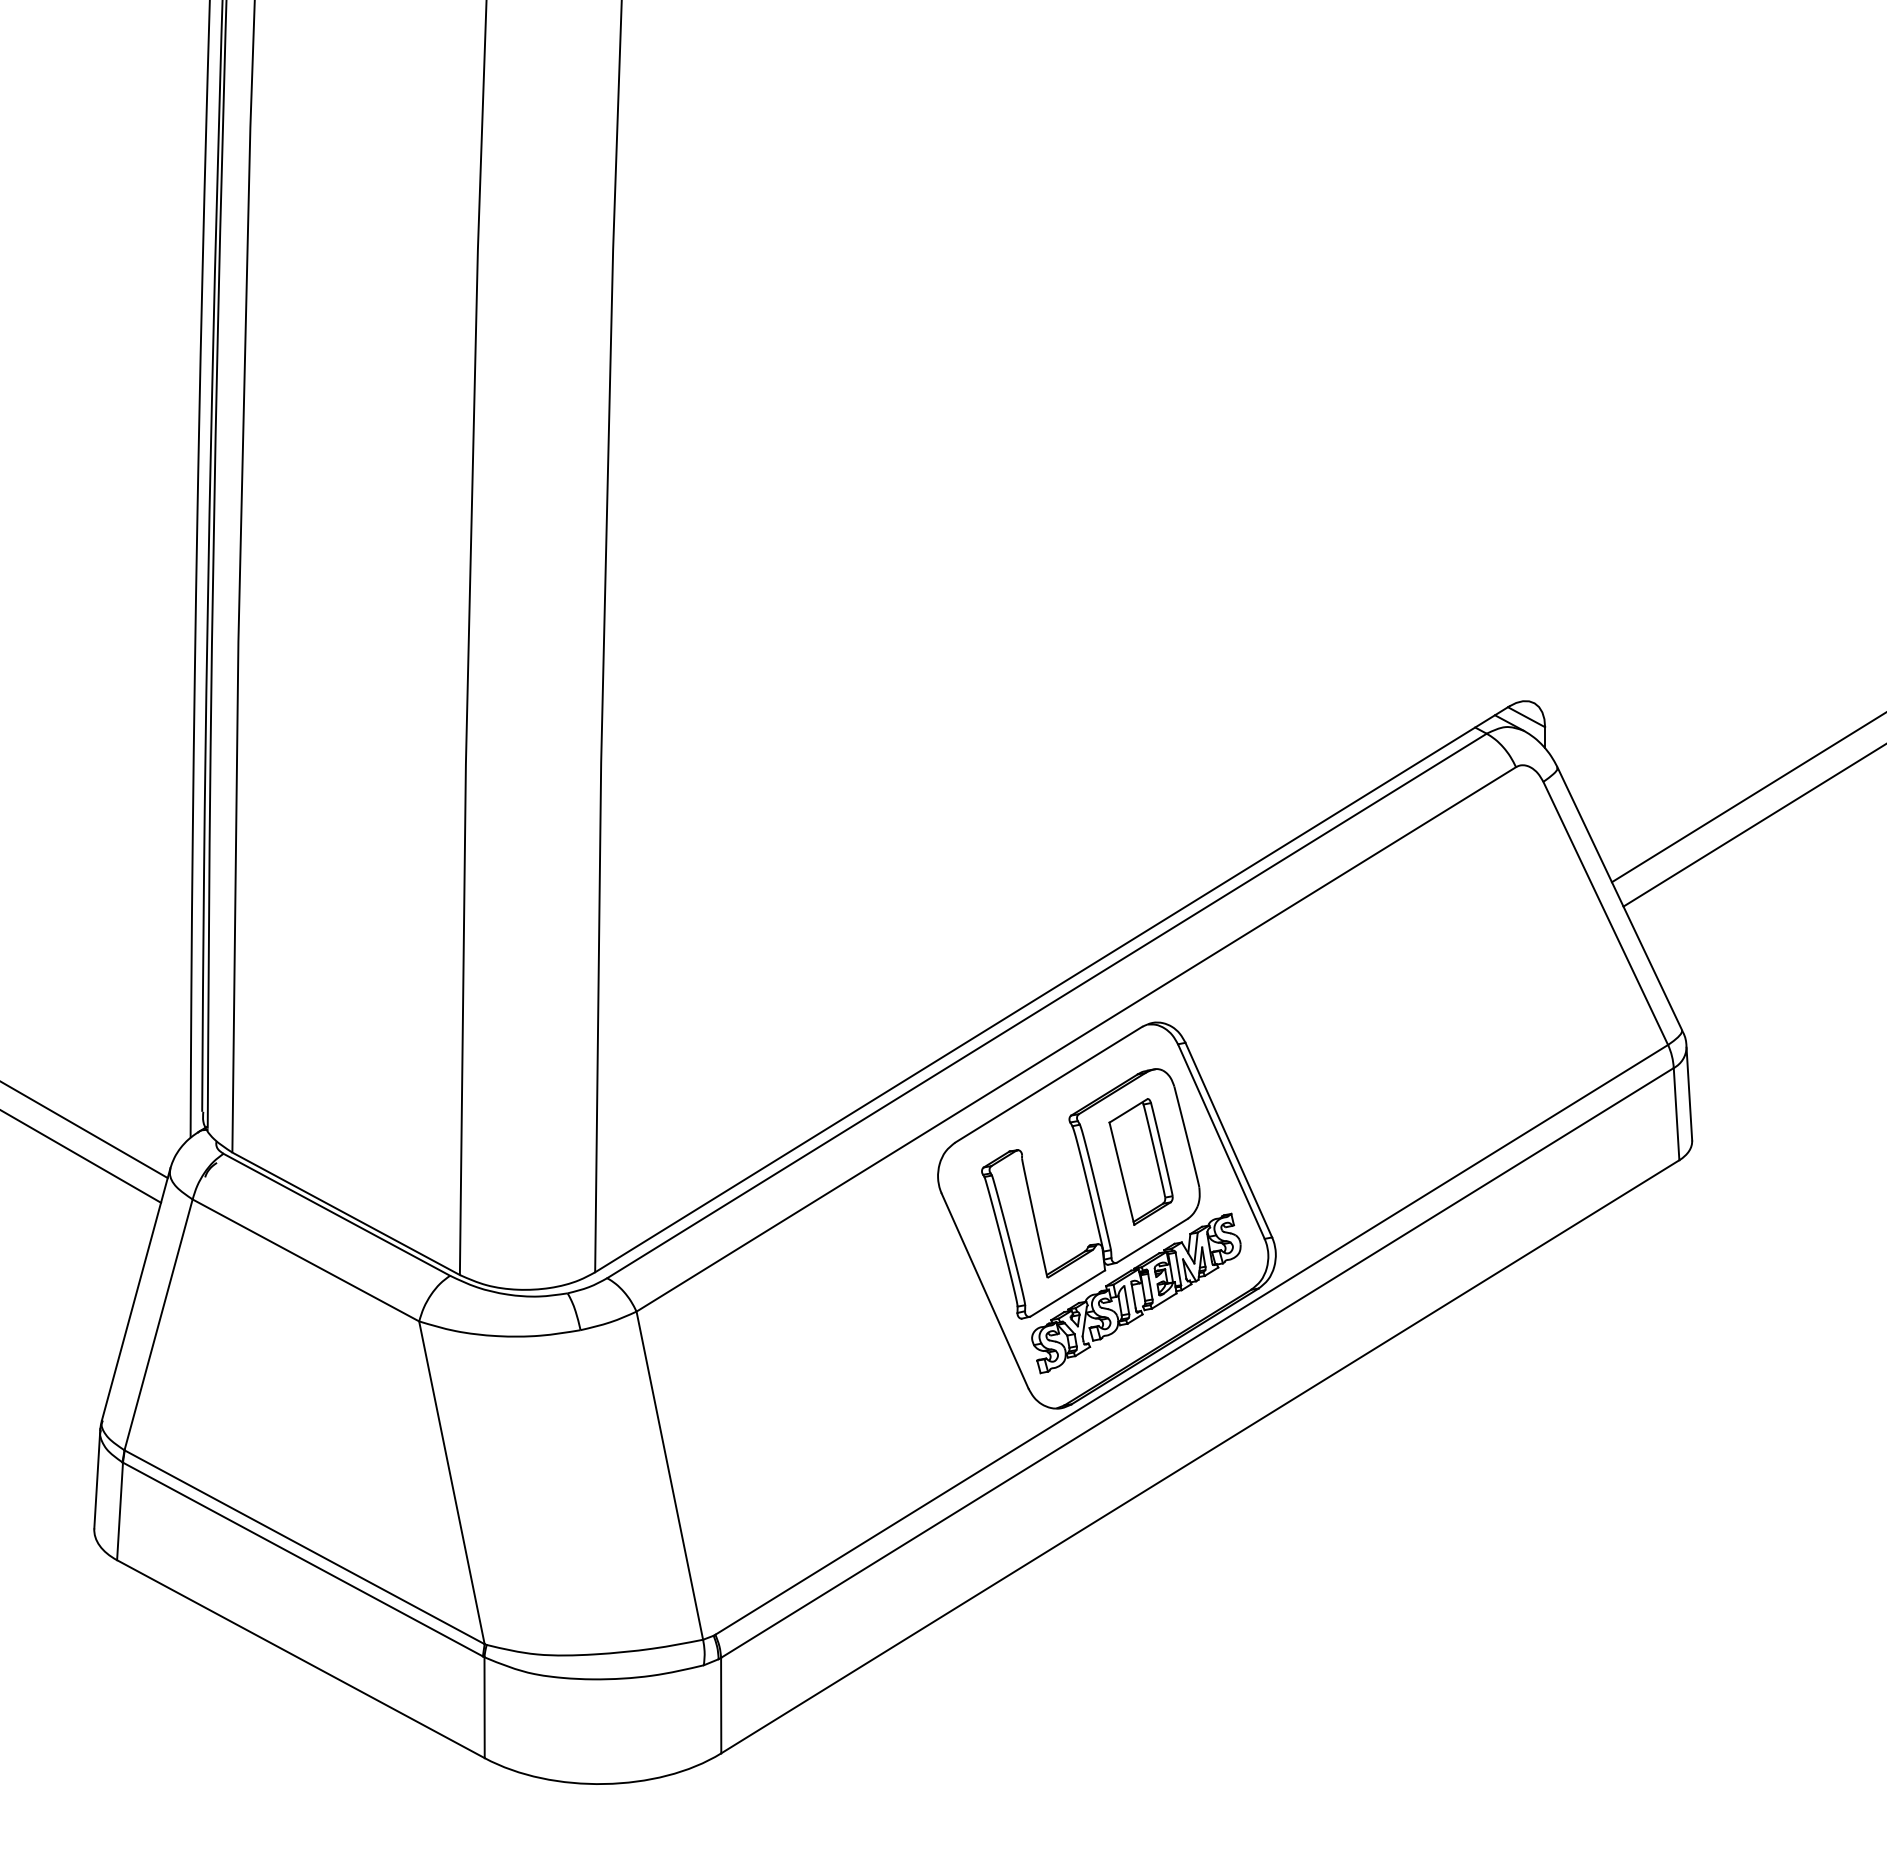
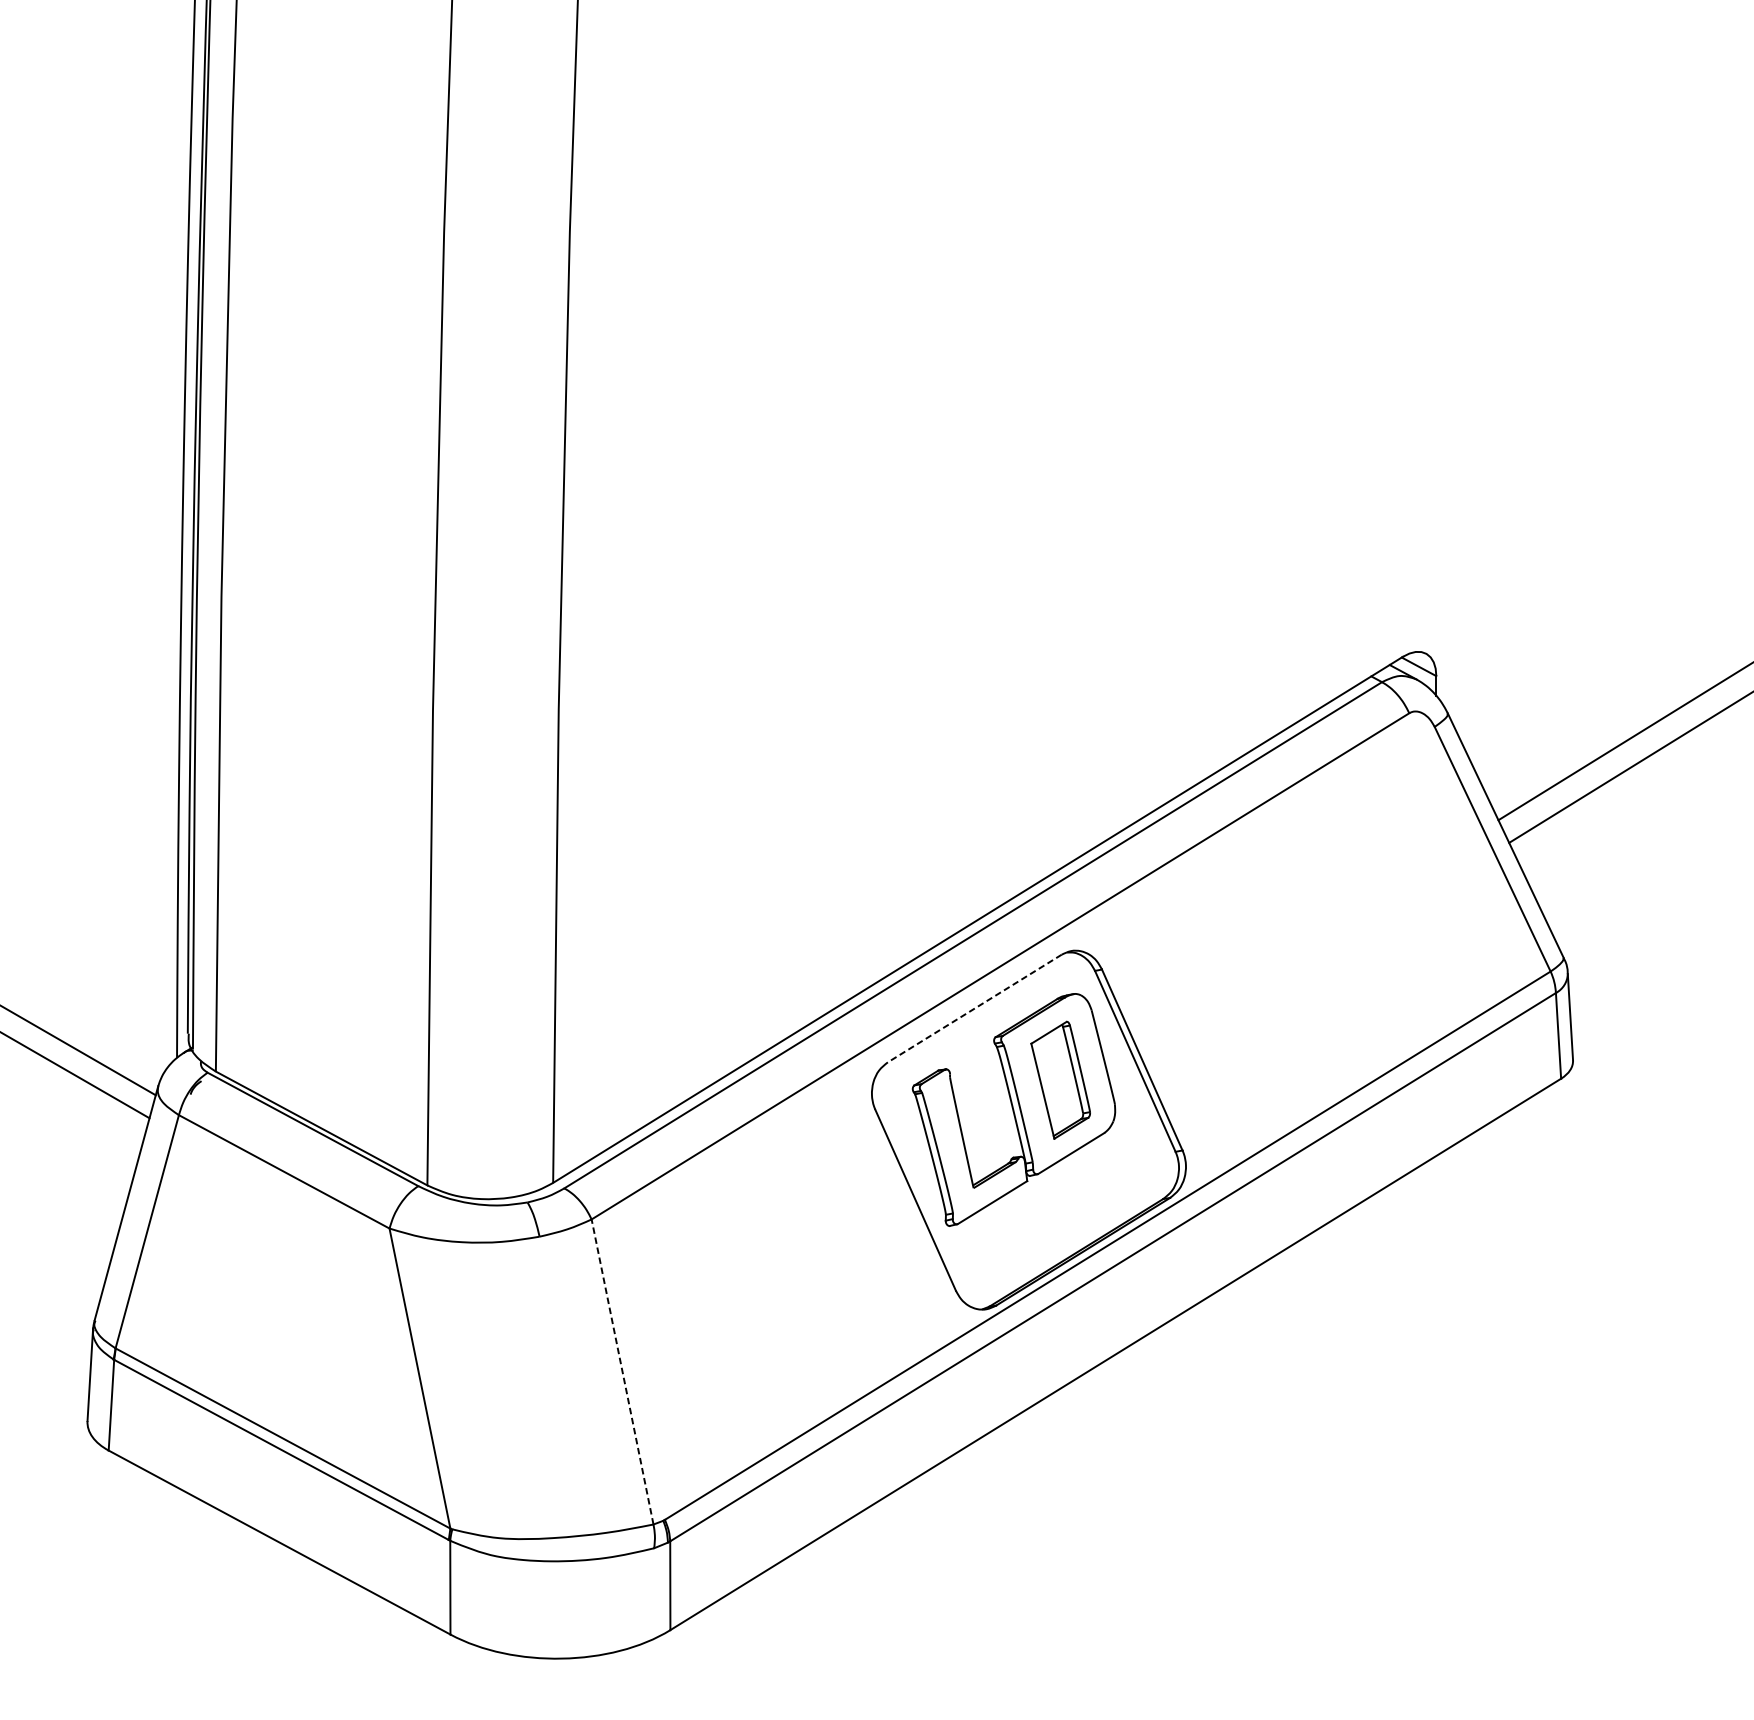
line: (1048, 1084) -> (974, 1008), solid -> dashed
part: (1136, 1293) -> (1056, 1202), removed
line: (669, 1475) -> (622, 1371), solid -> dashed

